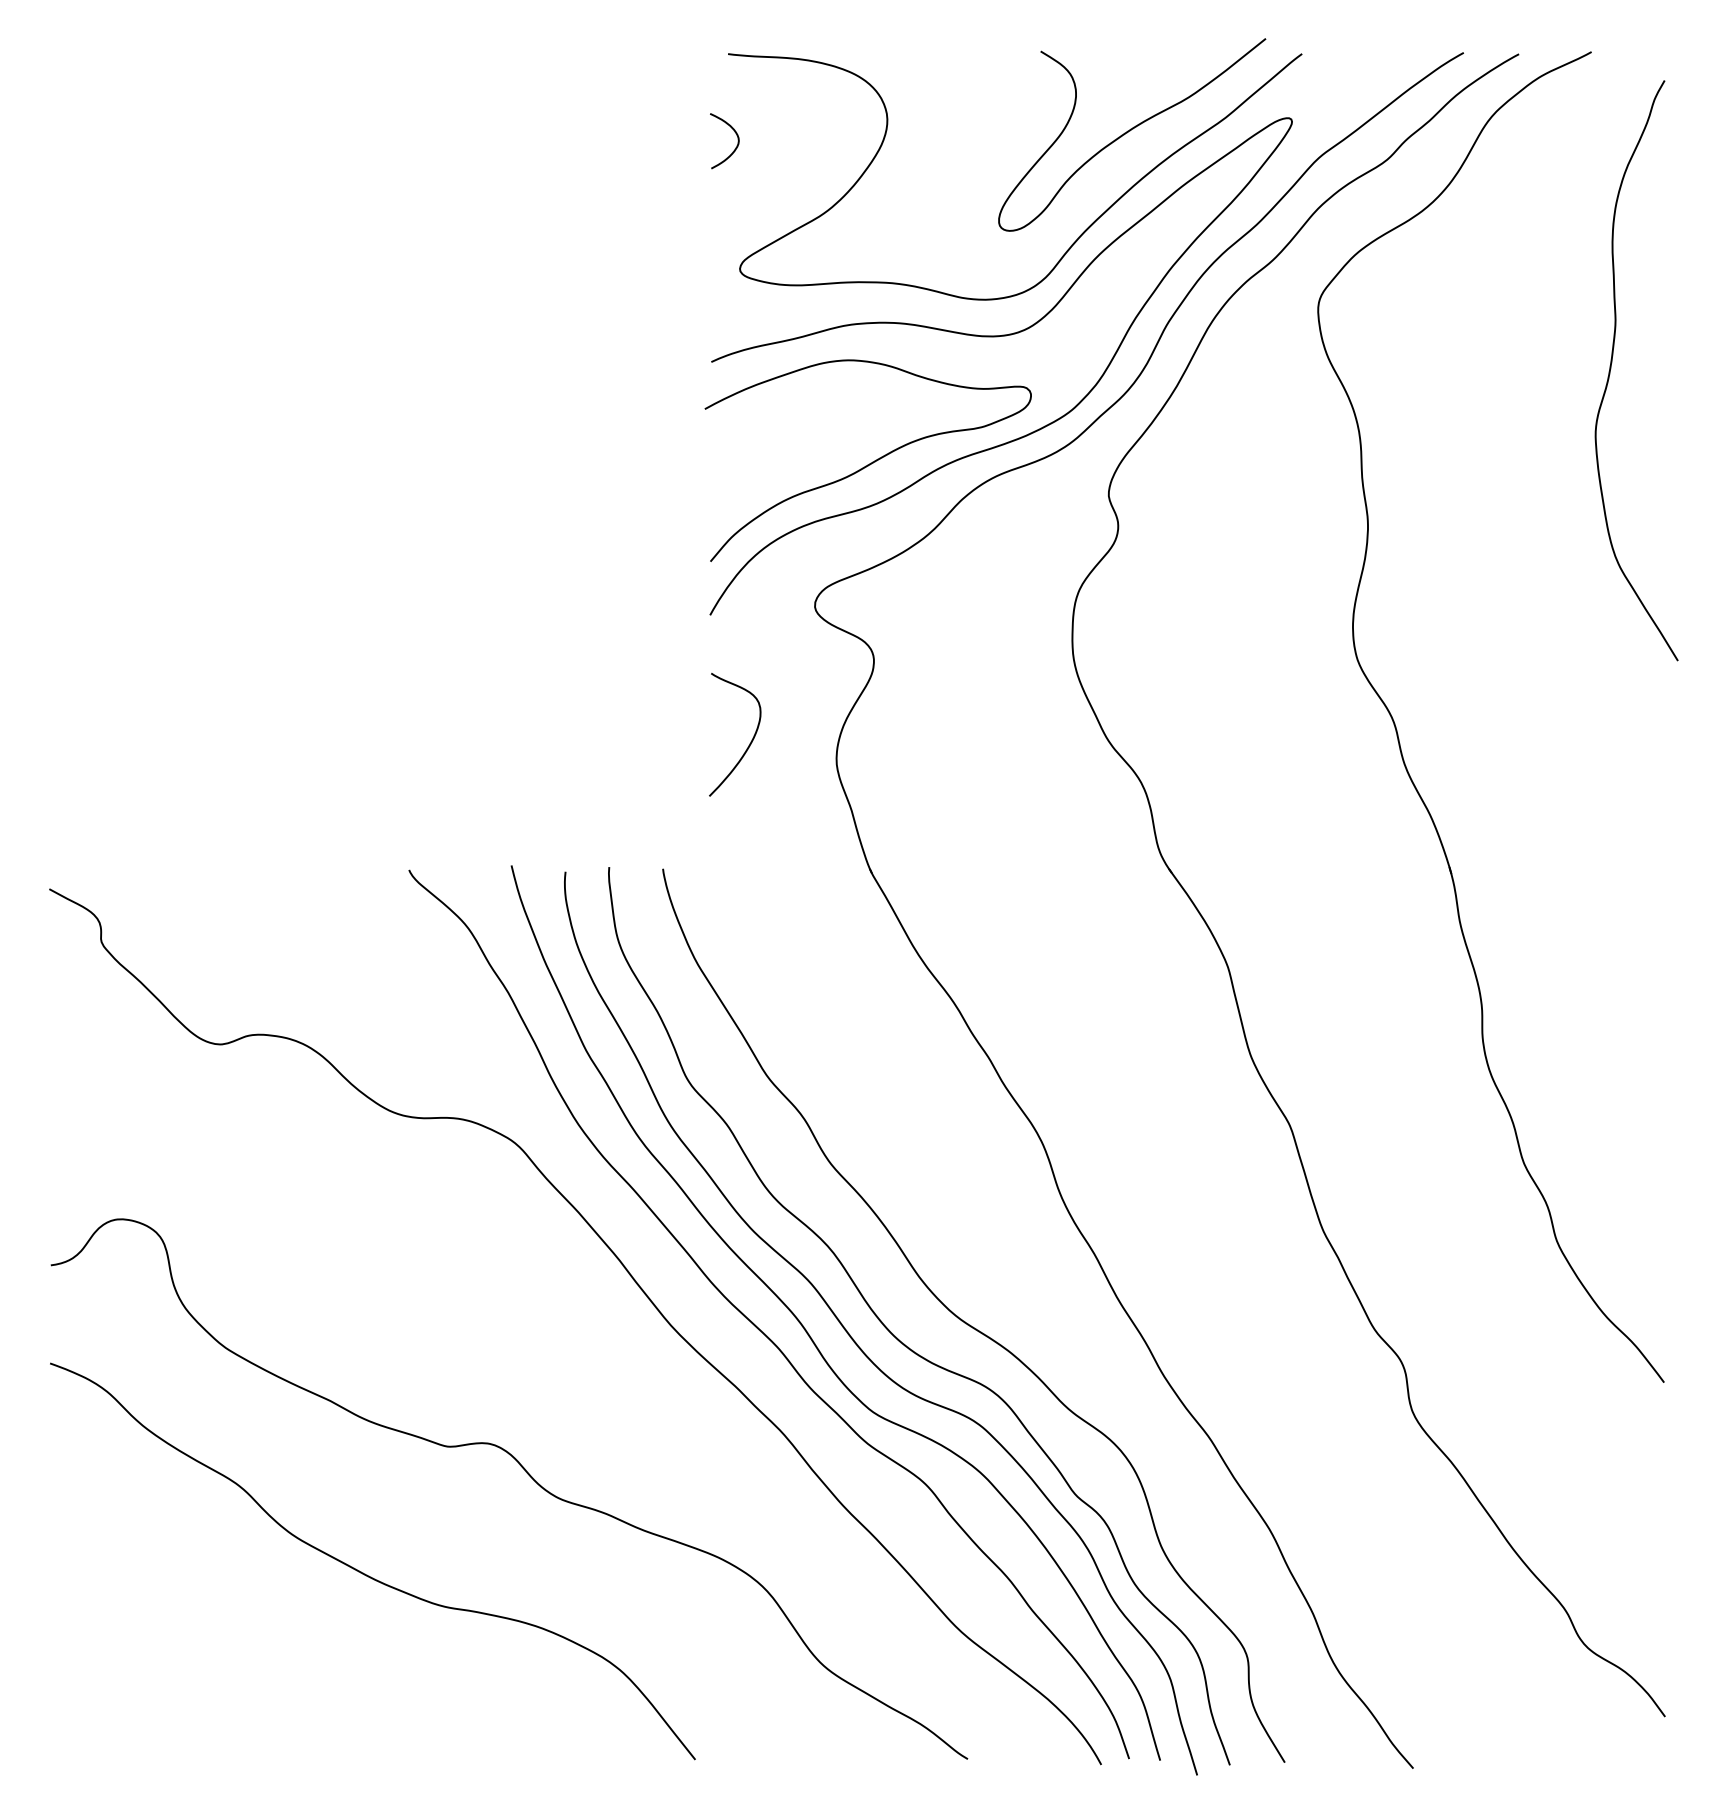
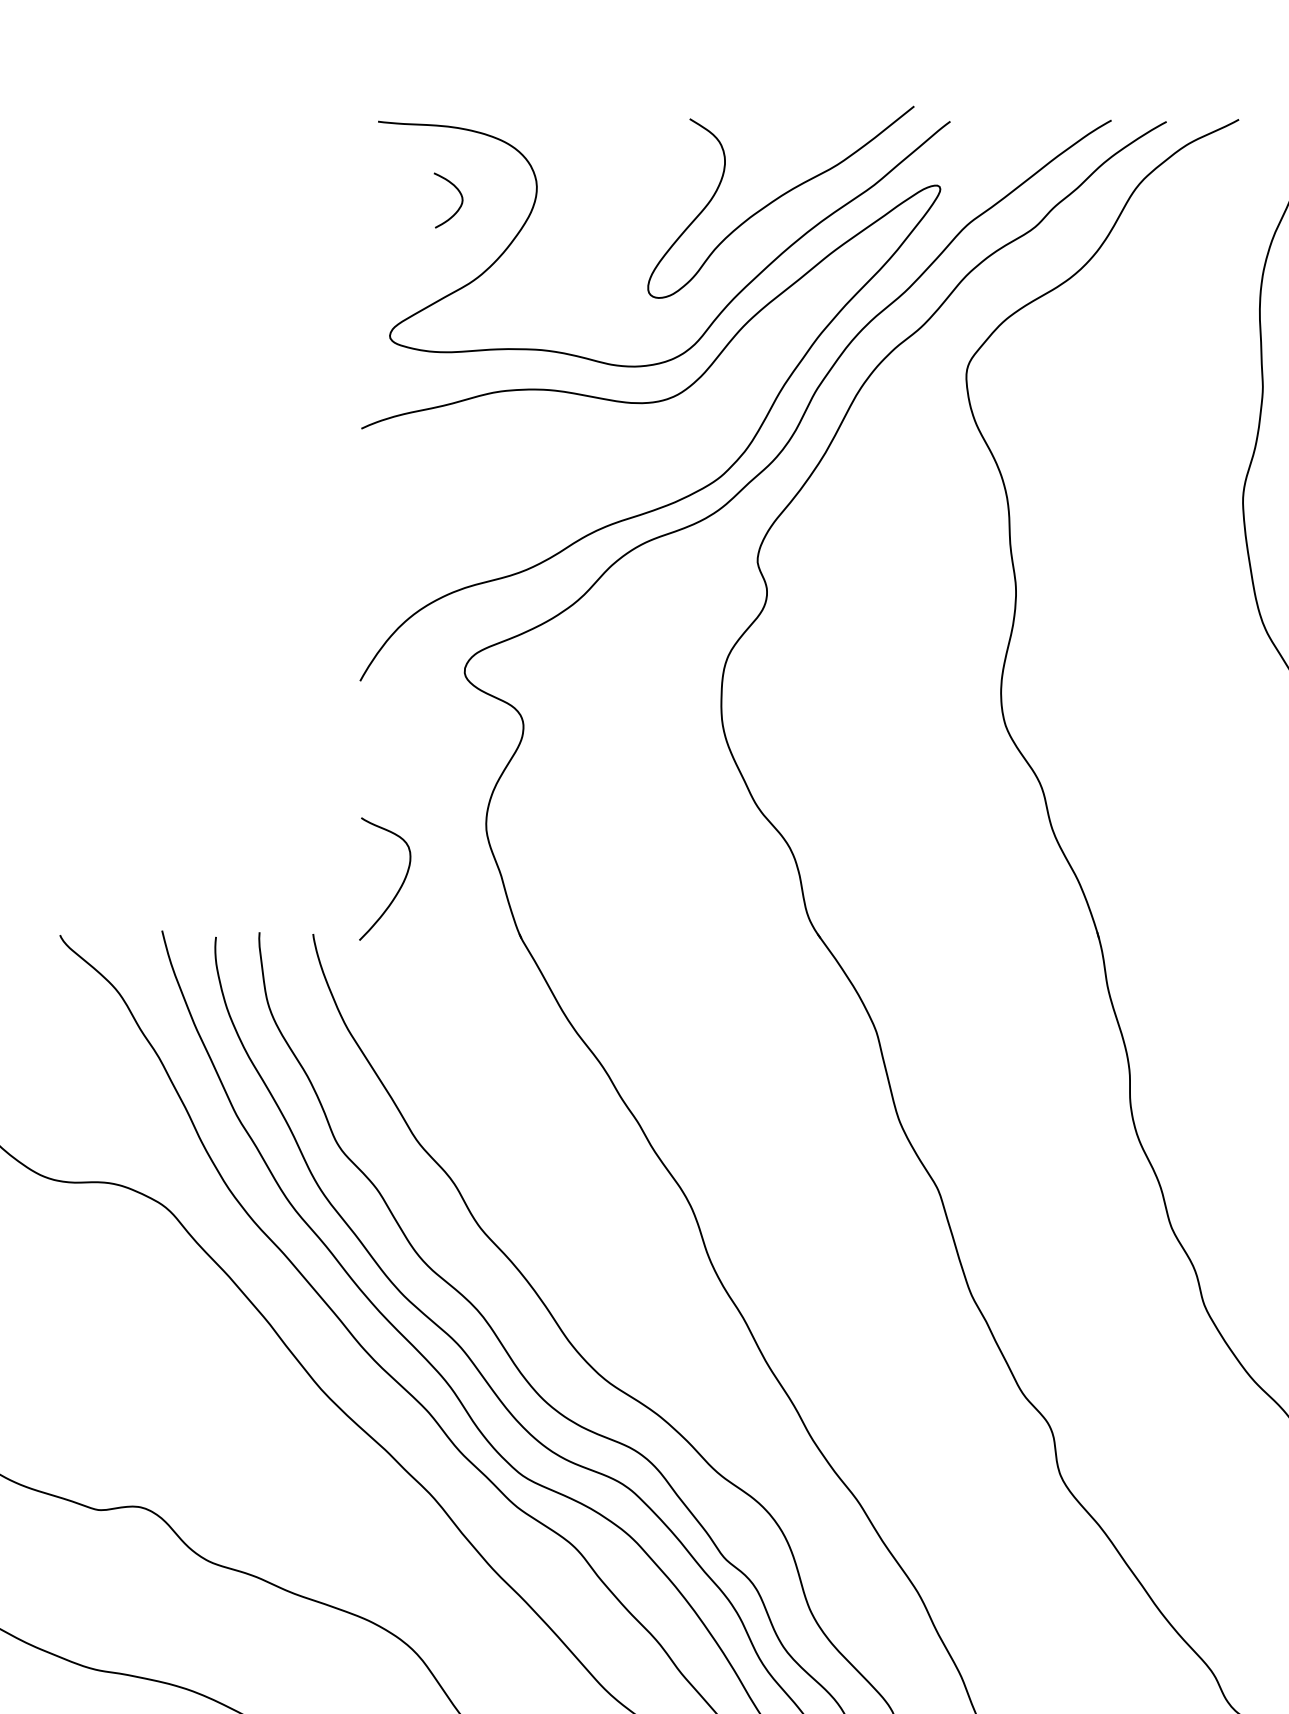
curve: (735, 147) -> (459, 206), moved
curve: (869, 463) -> (519, 529), removed
curve: (750, 741) -> (400, 885), moved

